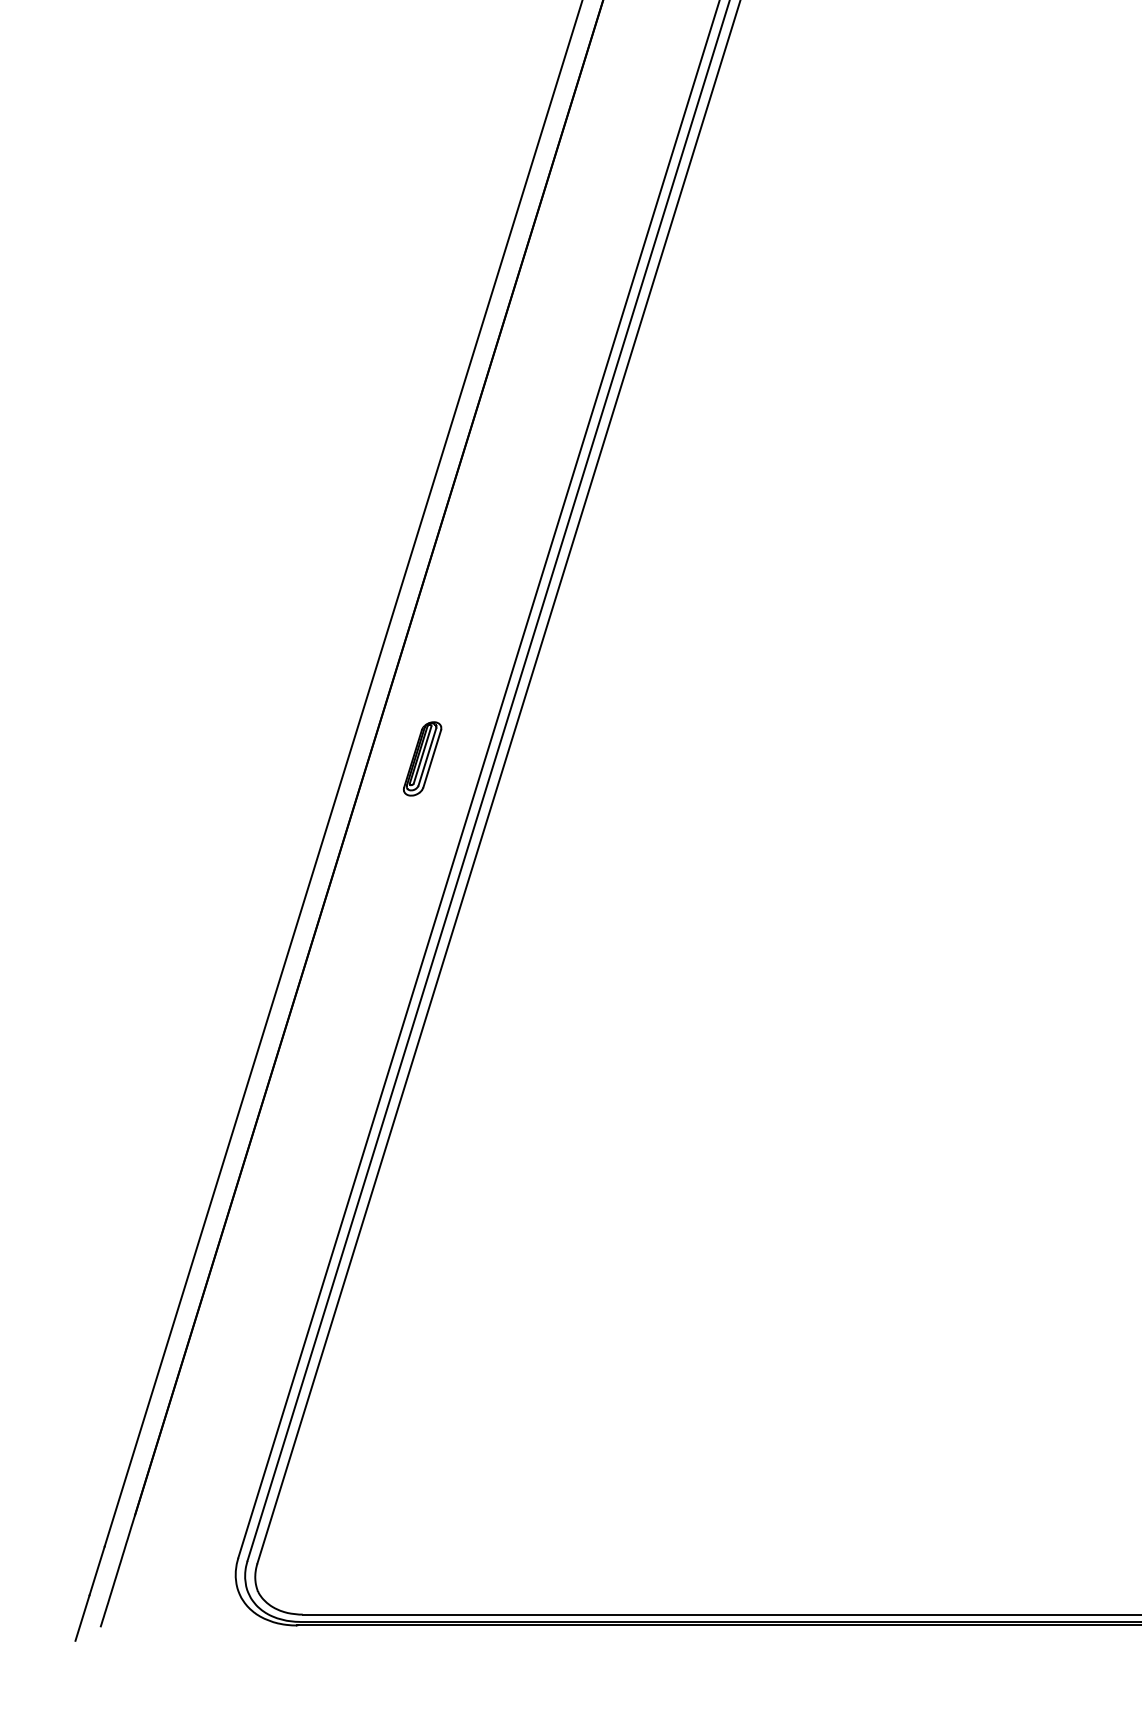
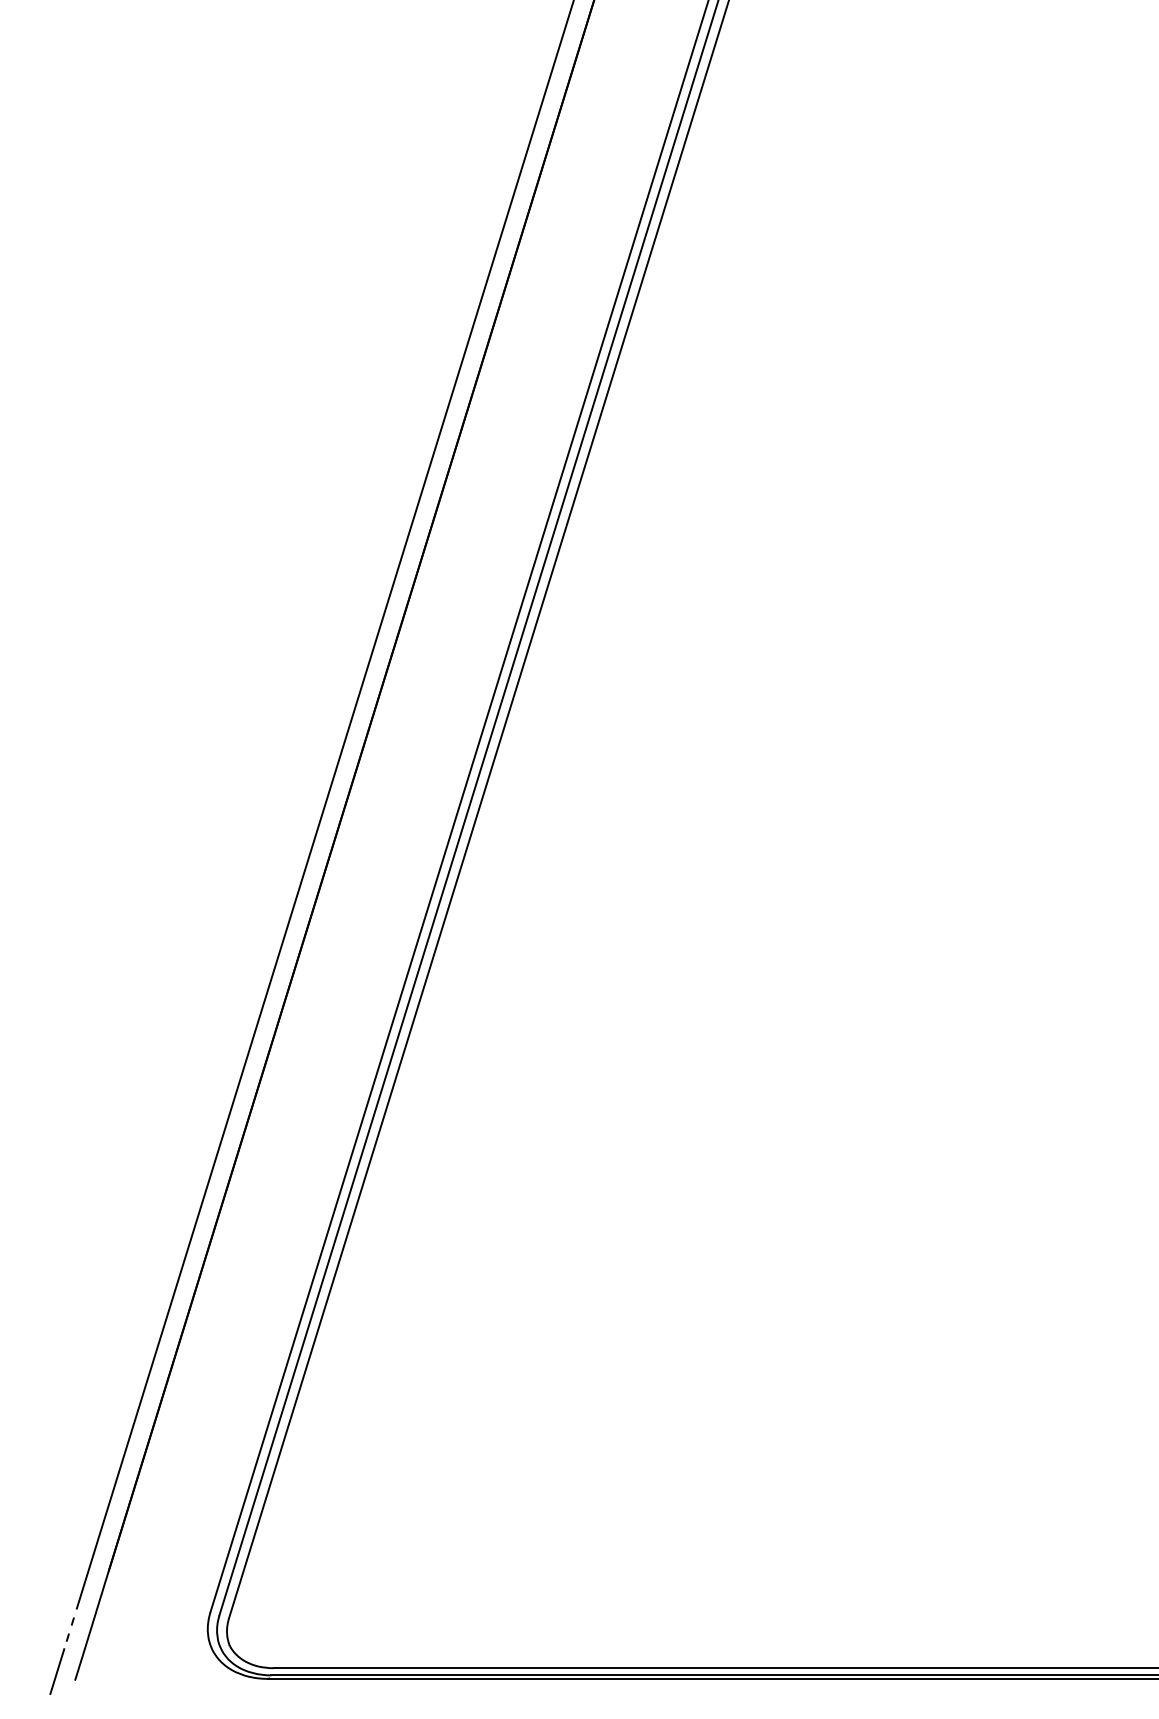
part: (422, 758) -> (391, 827), removed
line: (96, 1571) -> (71, 1625), solid -> dashed

